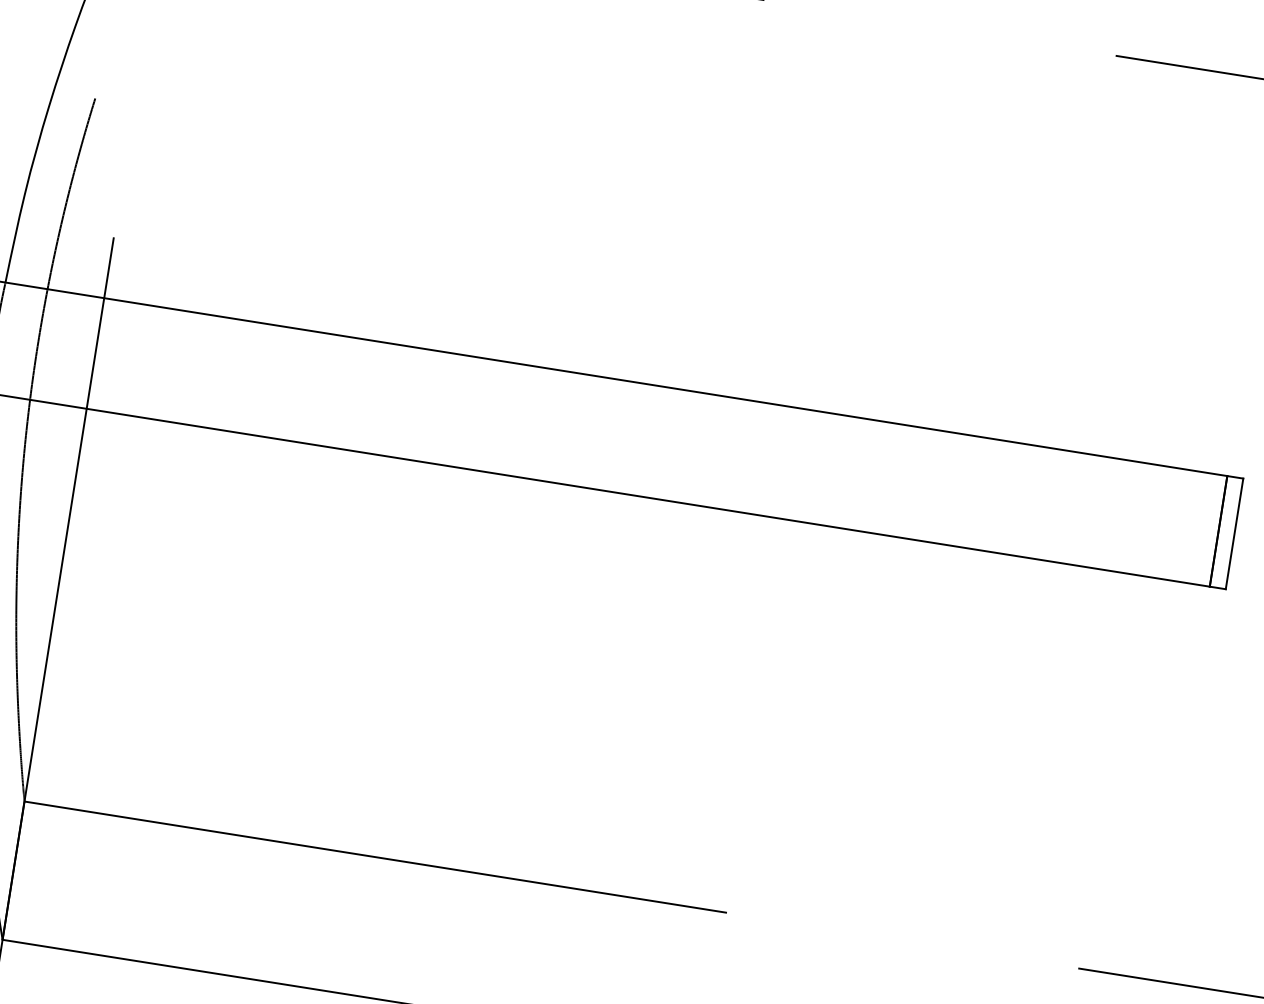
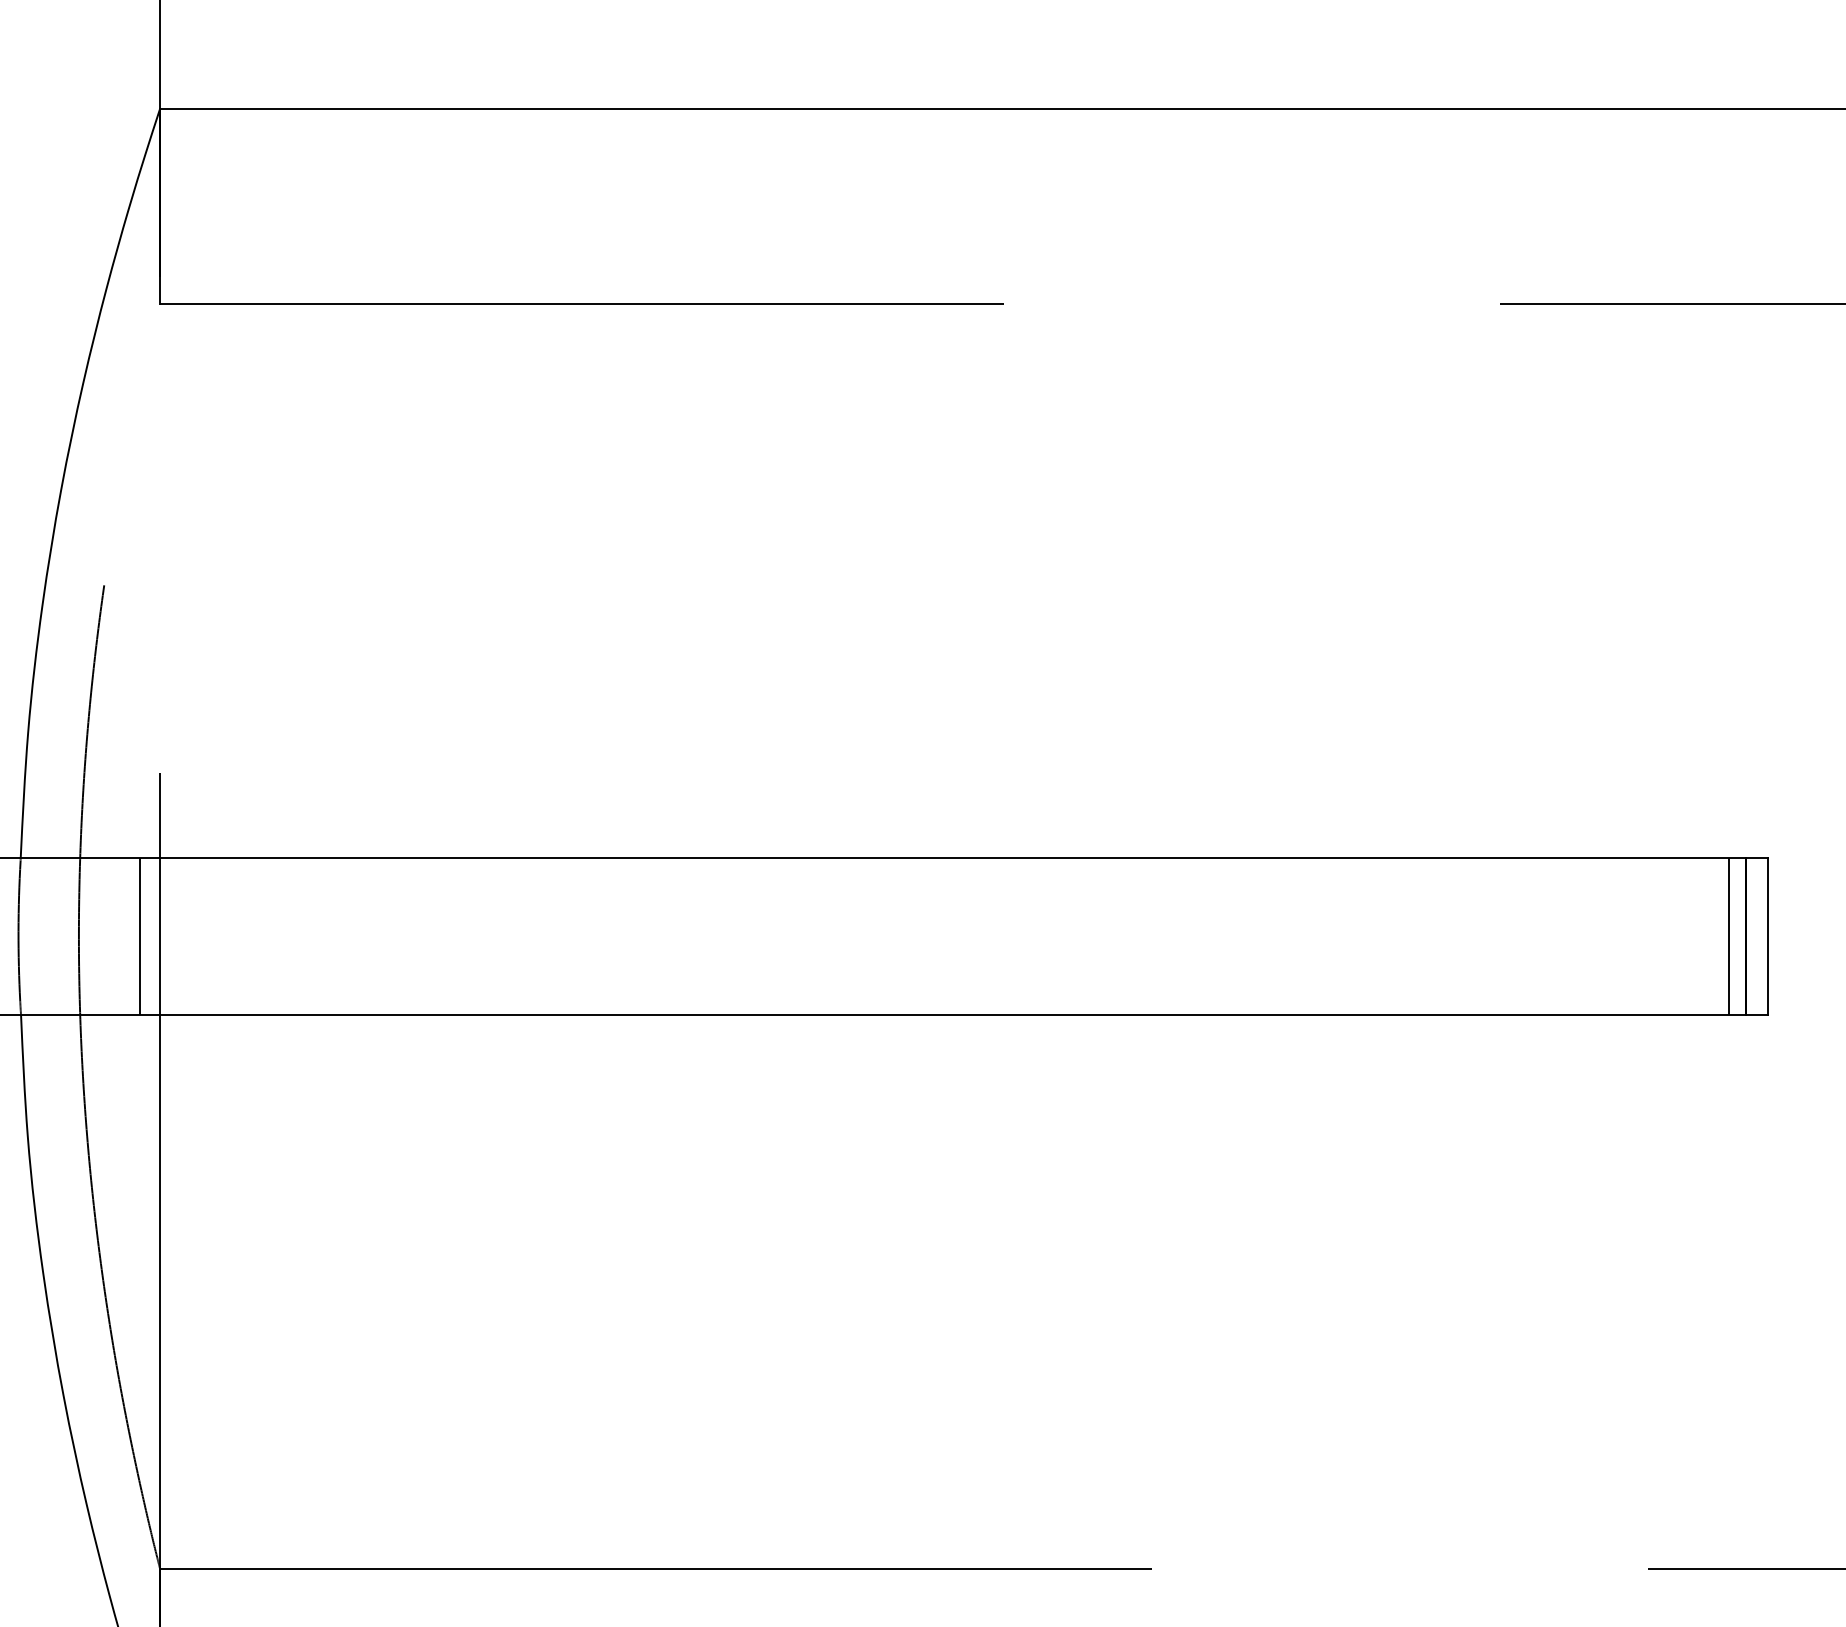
line: (81, 351) -> (140, 936), added
line: (1207, 529) -> (1729, 936), added

